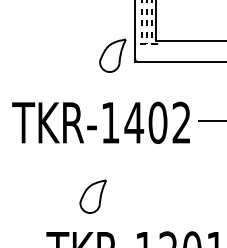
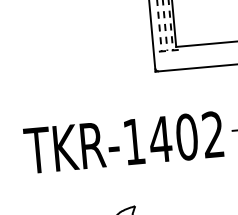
part: (112, 55) -> (129, 66), removed

